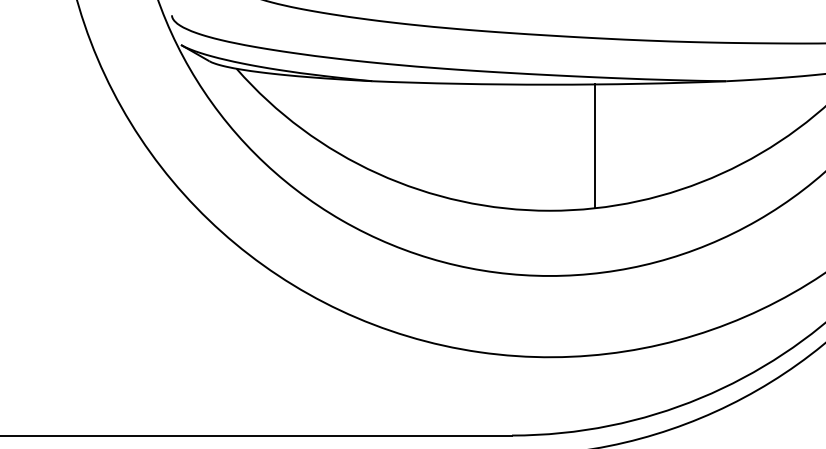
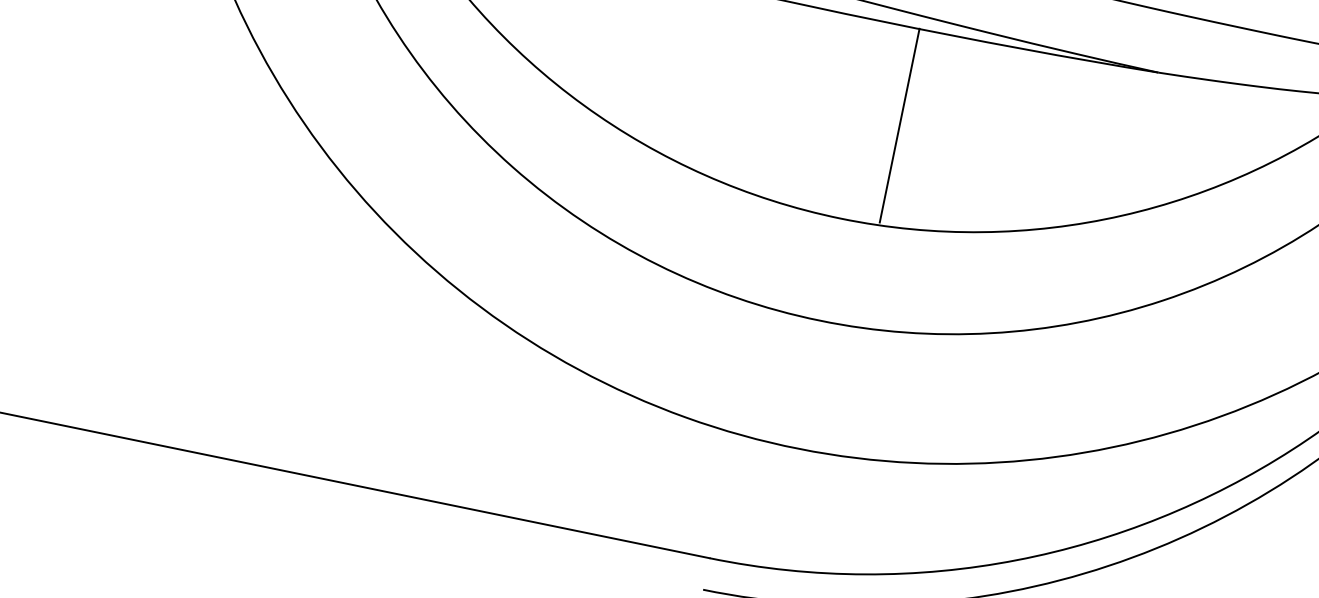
line: (595, 146) -> (900, 125), moved

